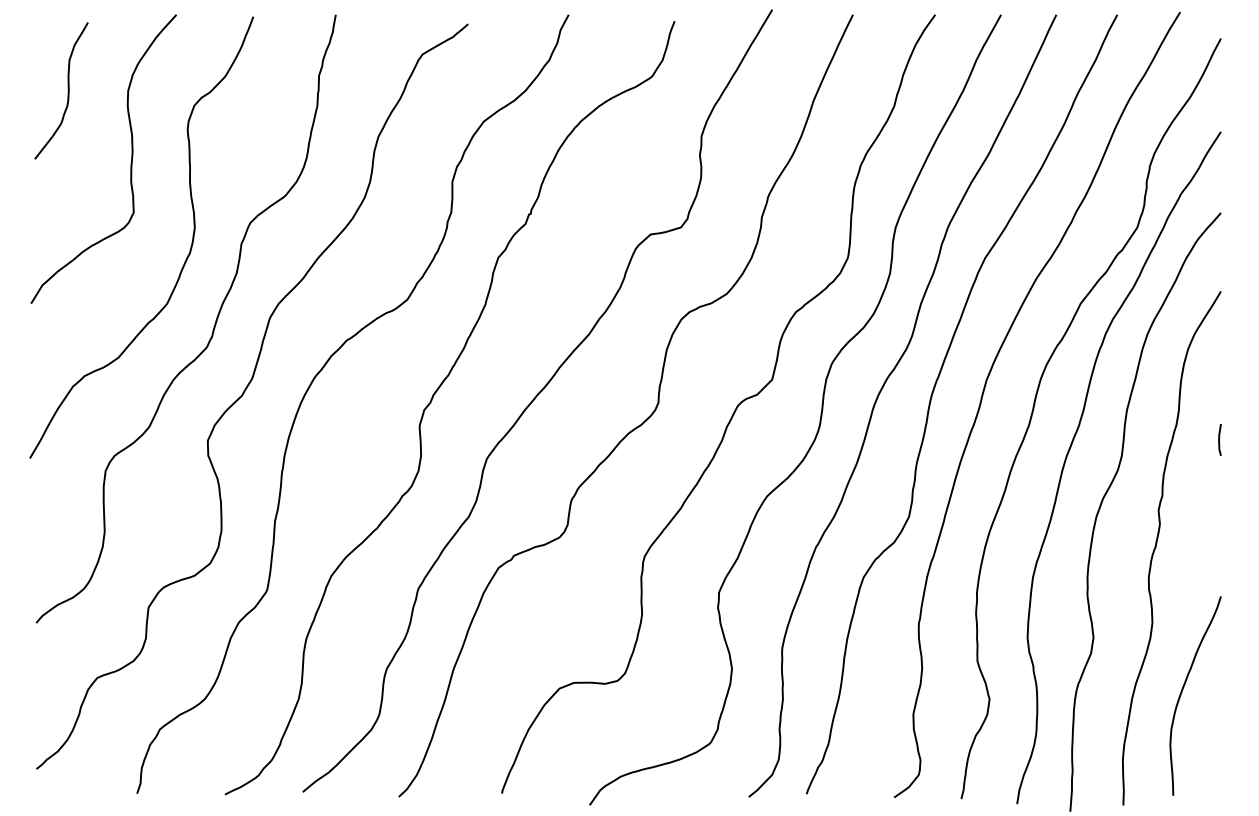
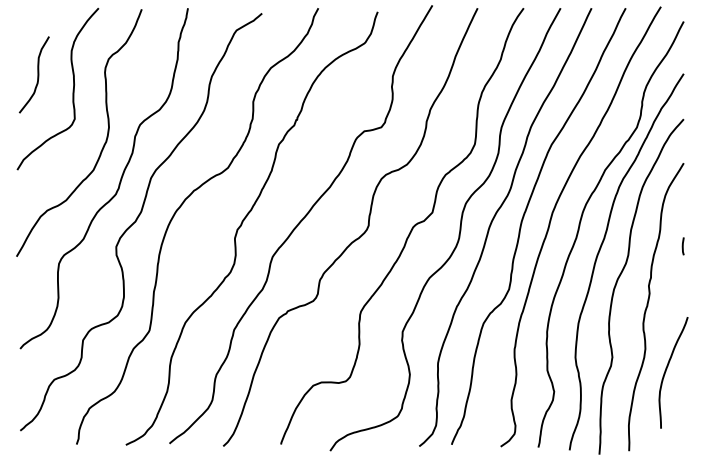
curve: (67, 90) -> (37, 74), moved
curve: (1184, 690) -> (667, 369), moved

